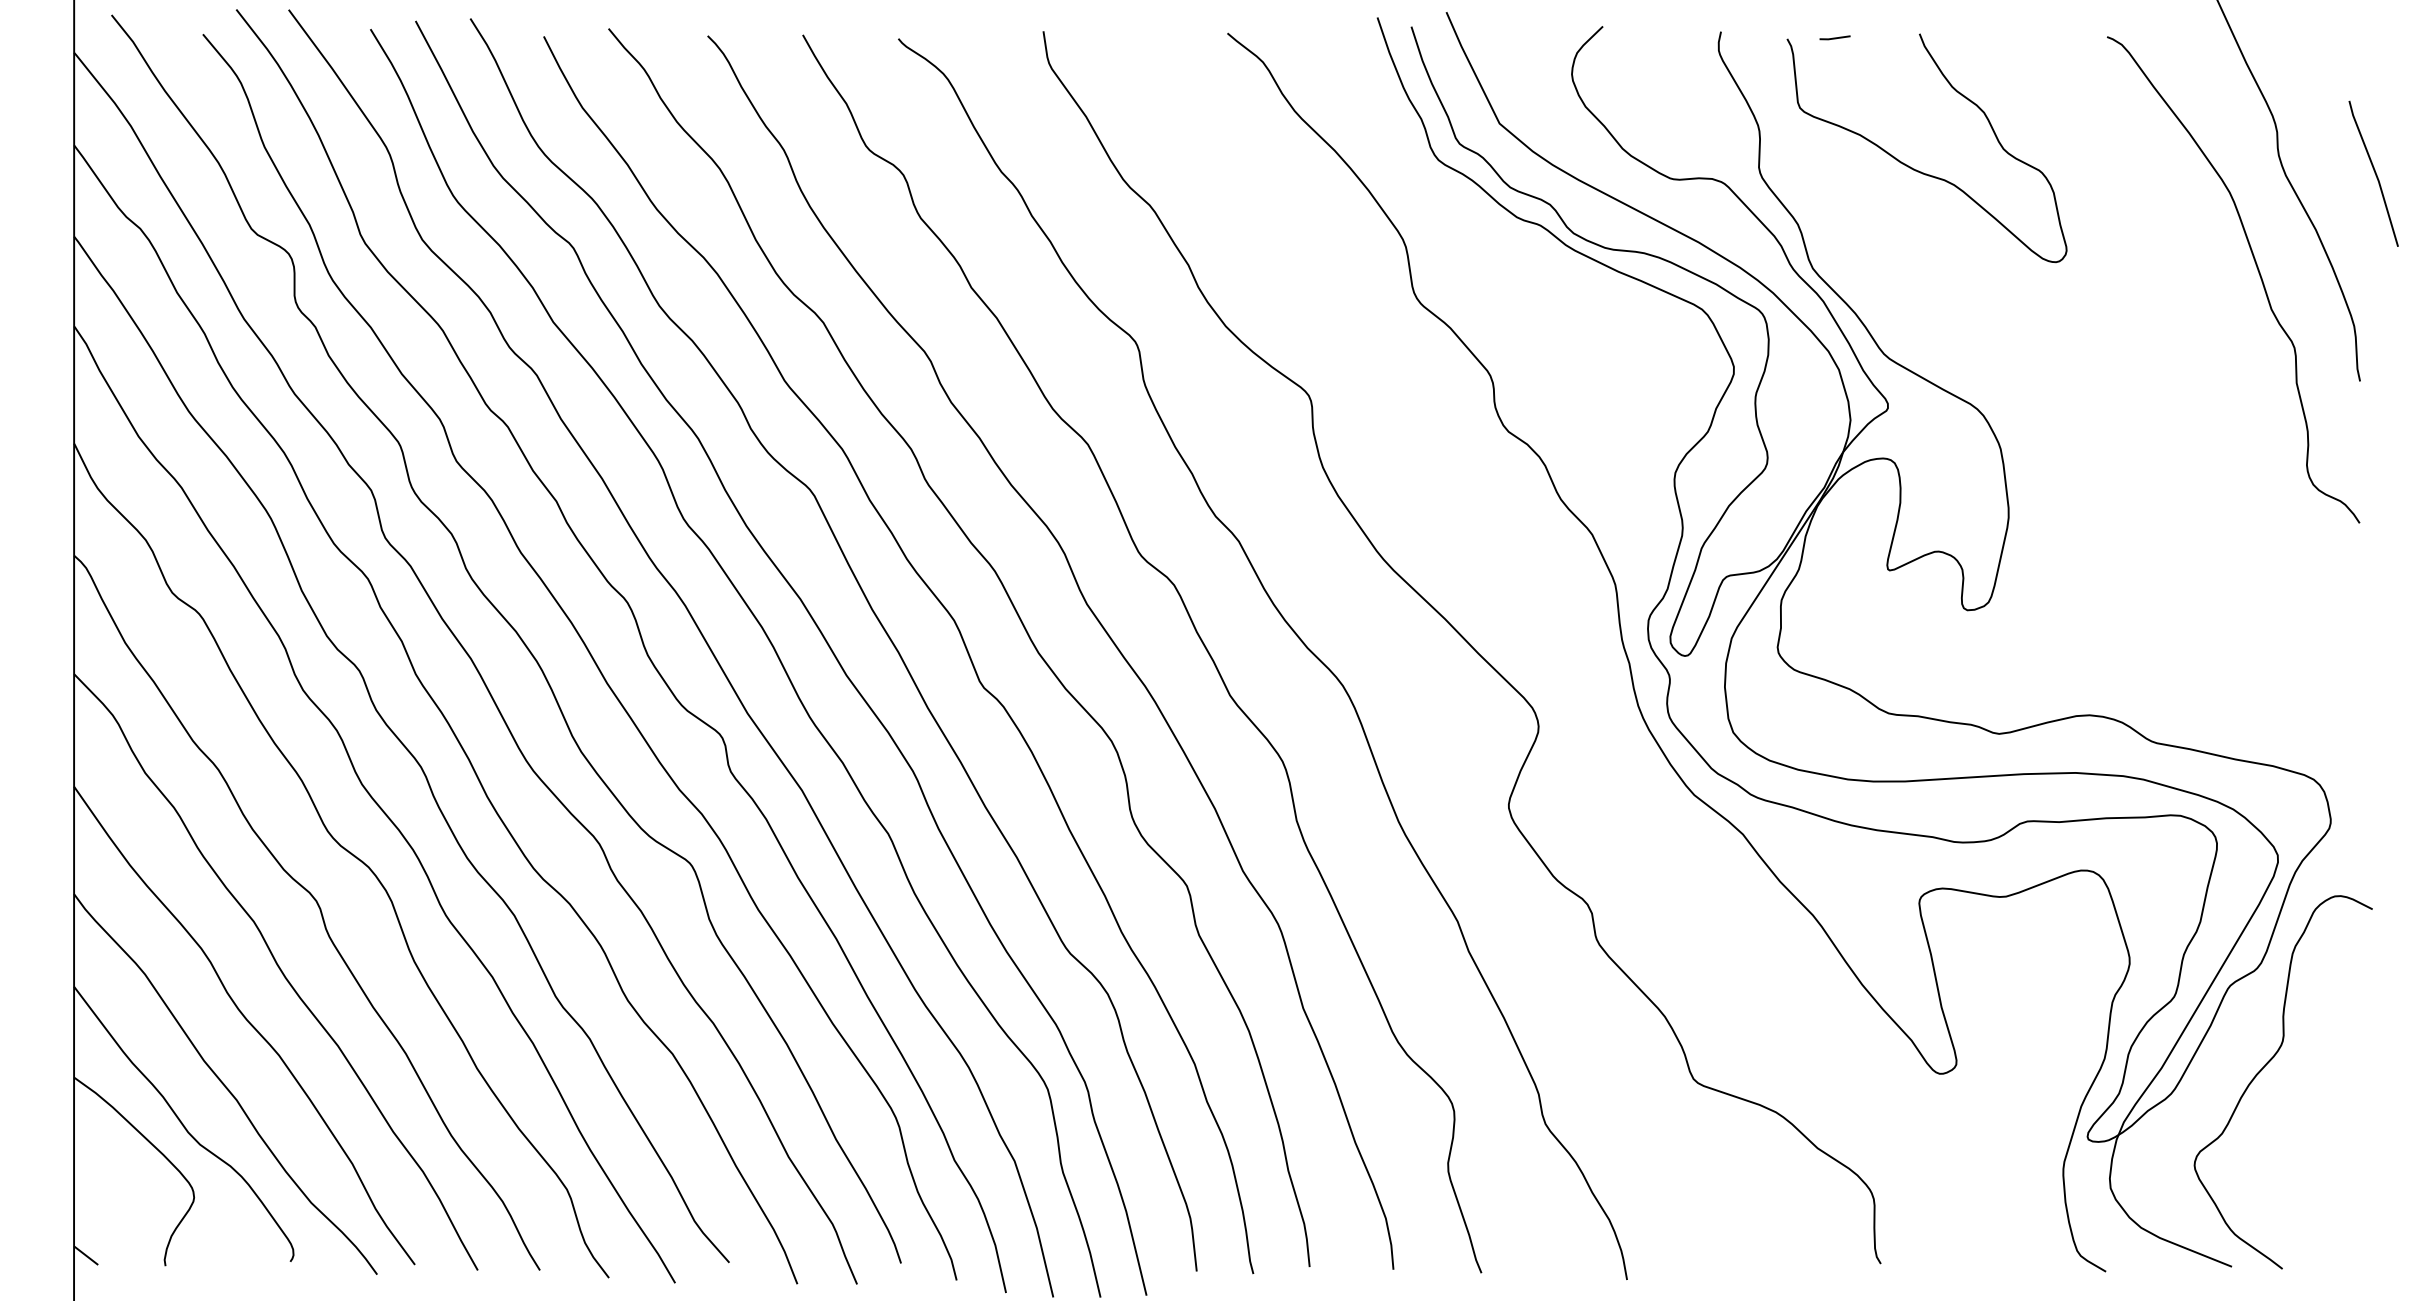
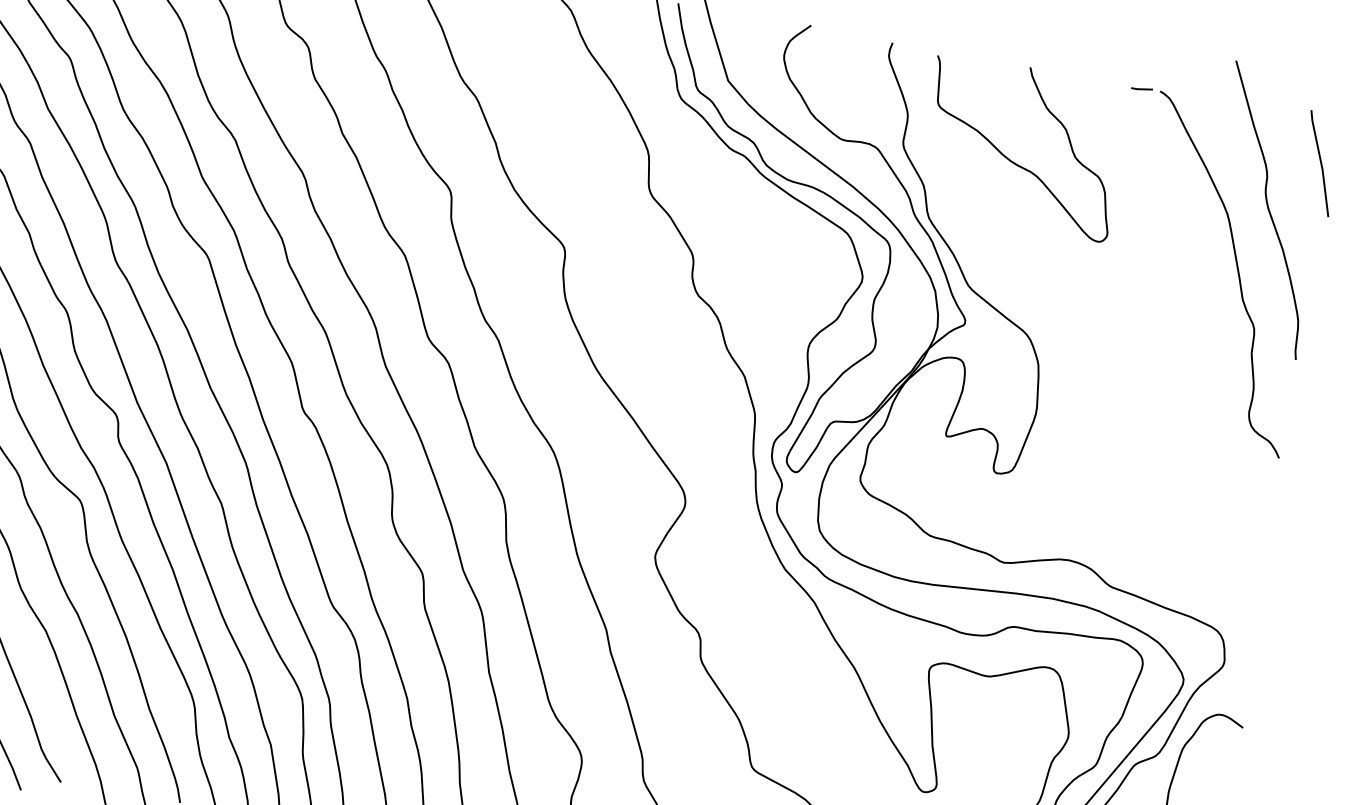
line: (1834, 37) -> (1141, 88), moved
line: (2374, 173) -> (1320, 163), moved

